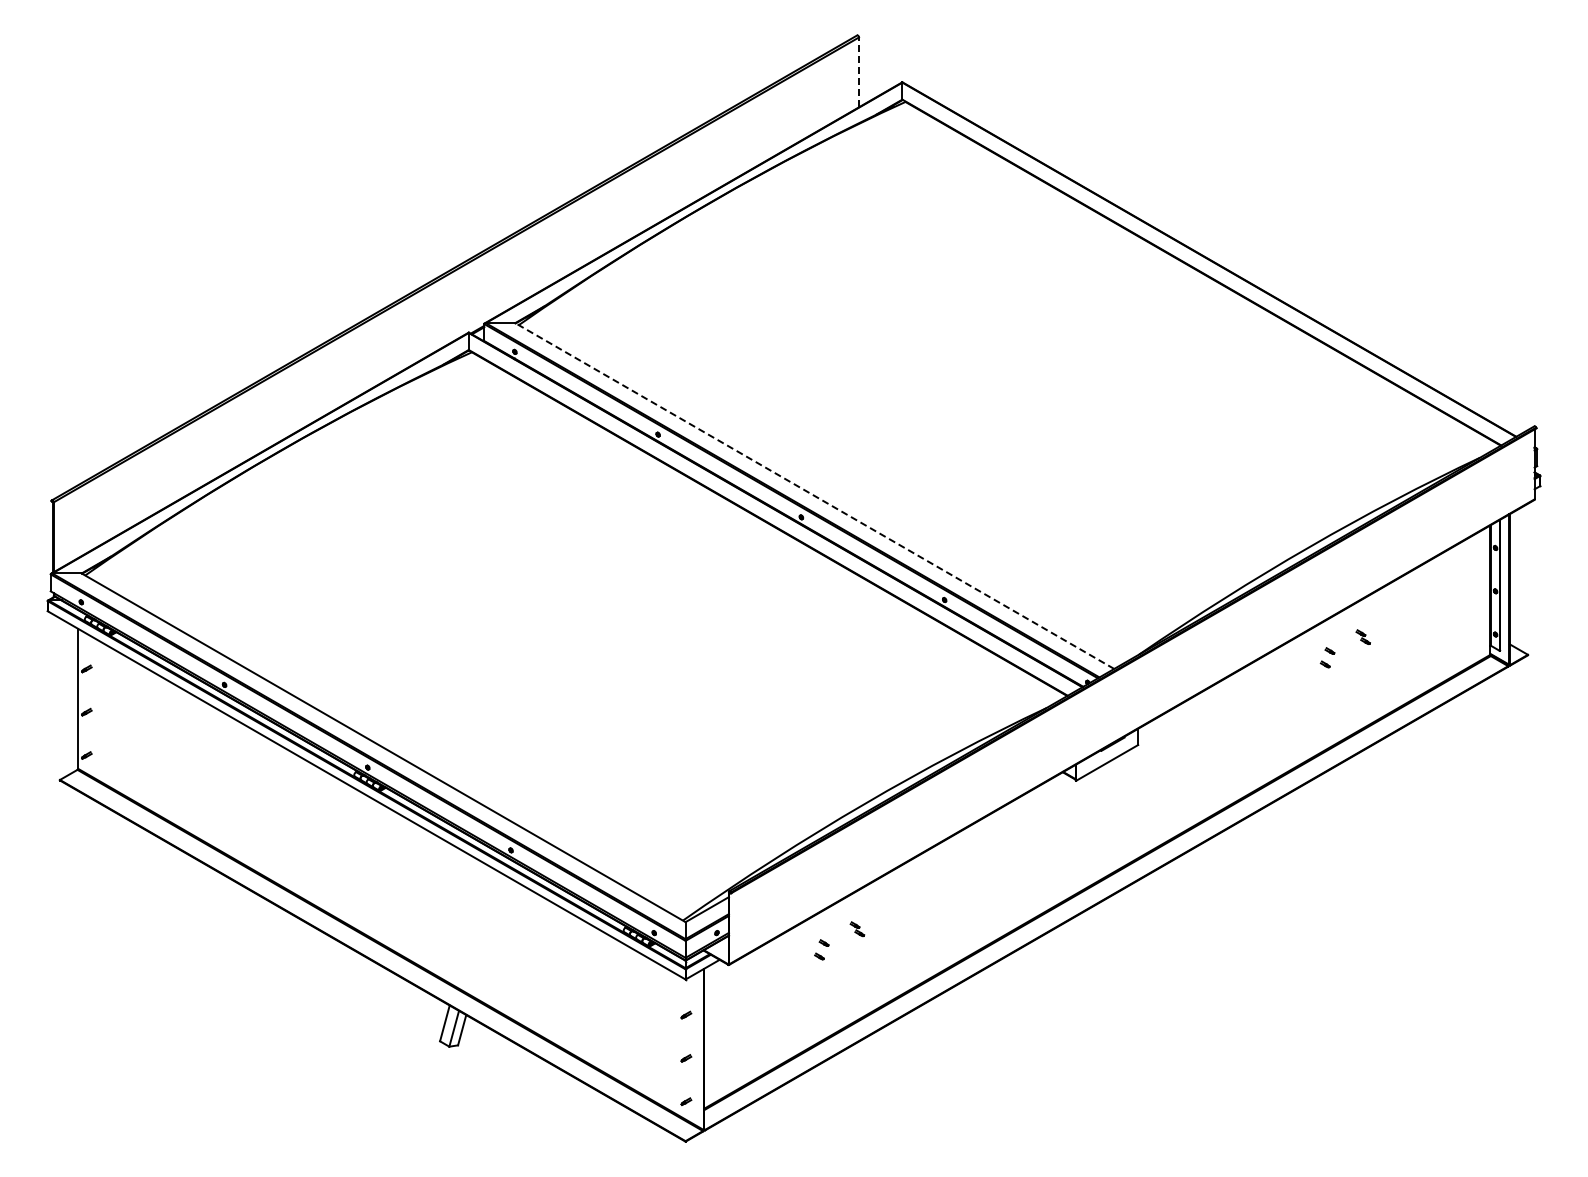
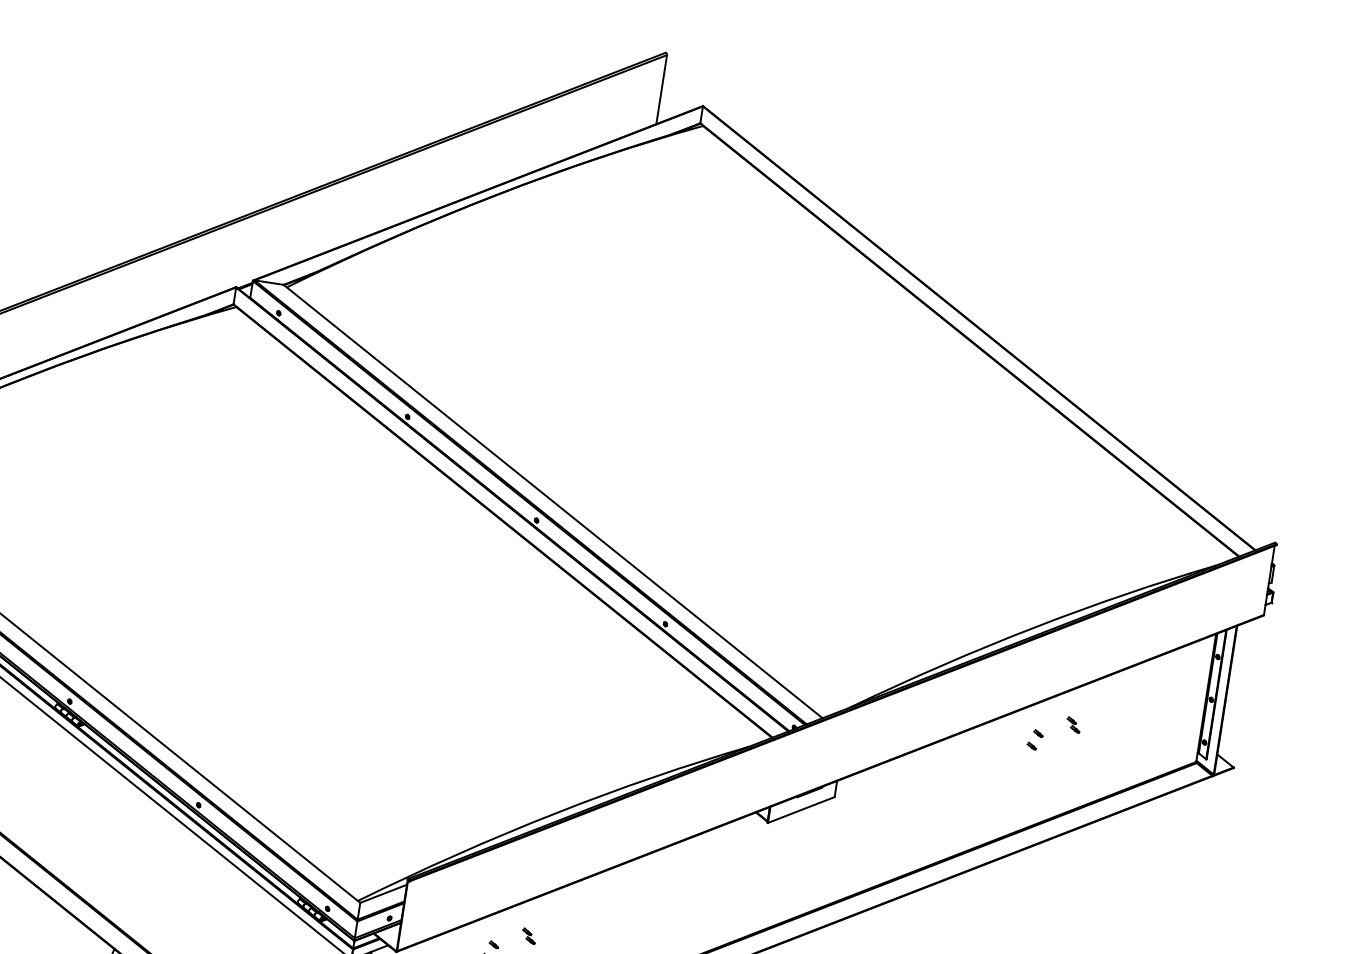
line: (859, 72) -> (662, 89), dashed -> solid
line: (814, 496) -> (552, 501), dashed -> solid

